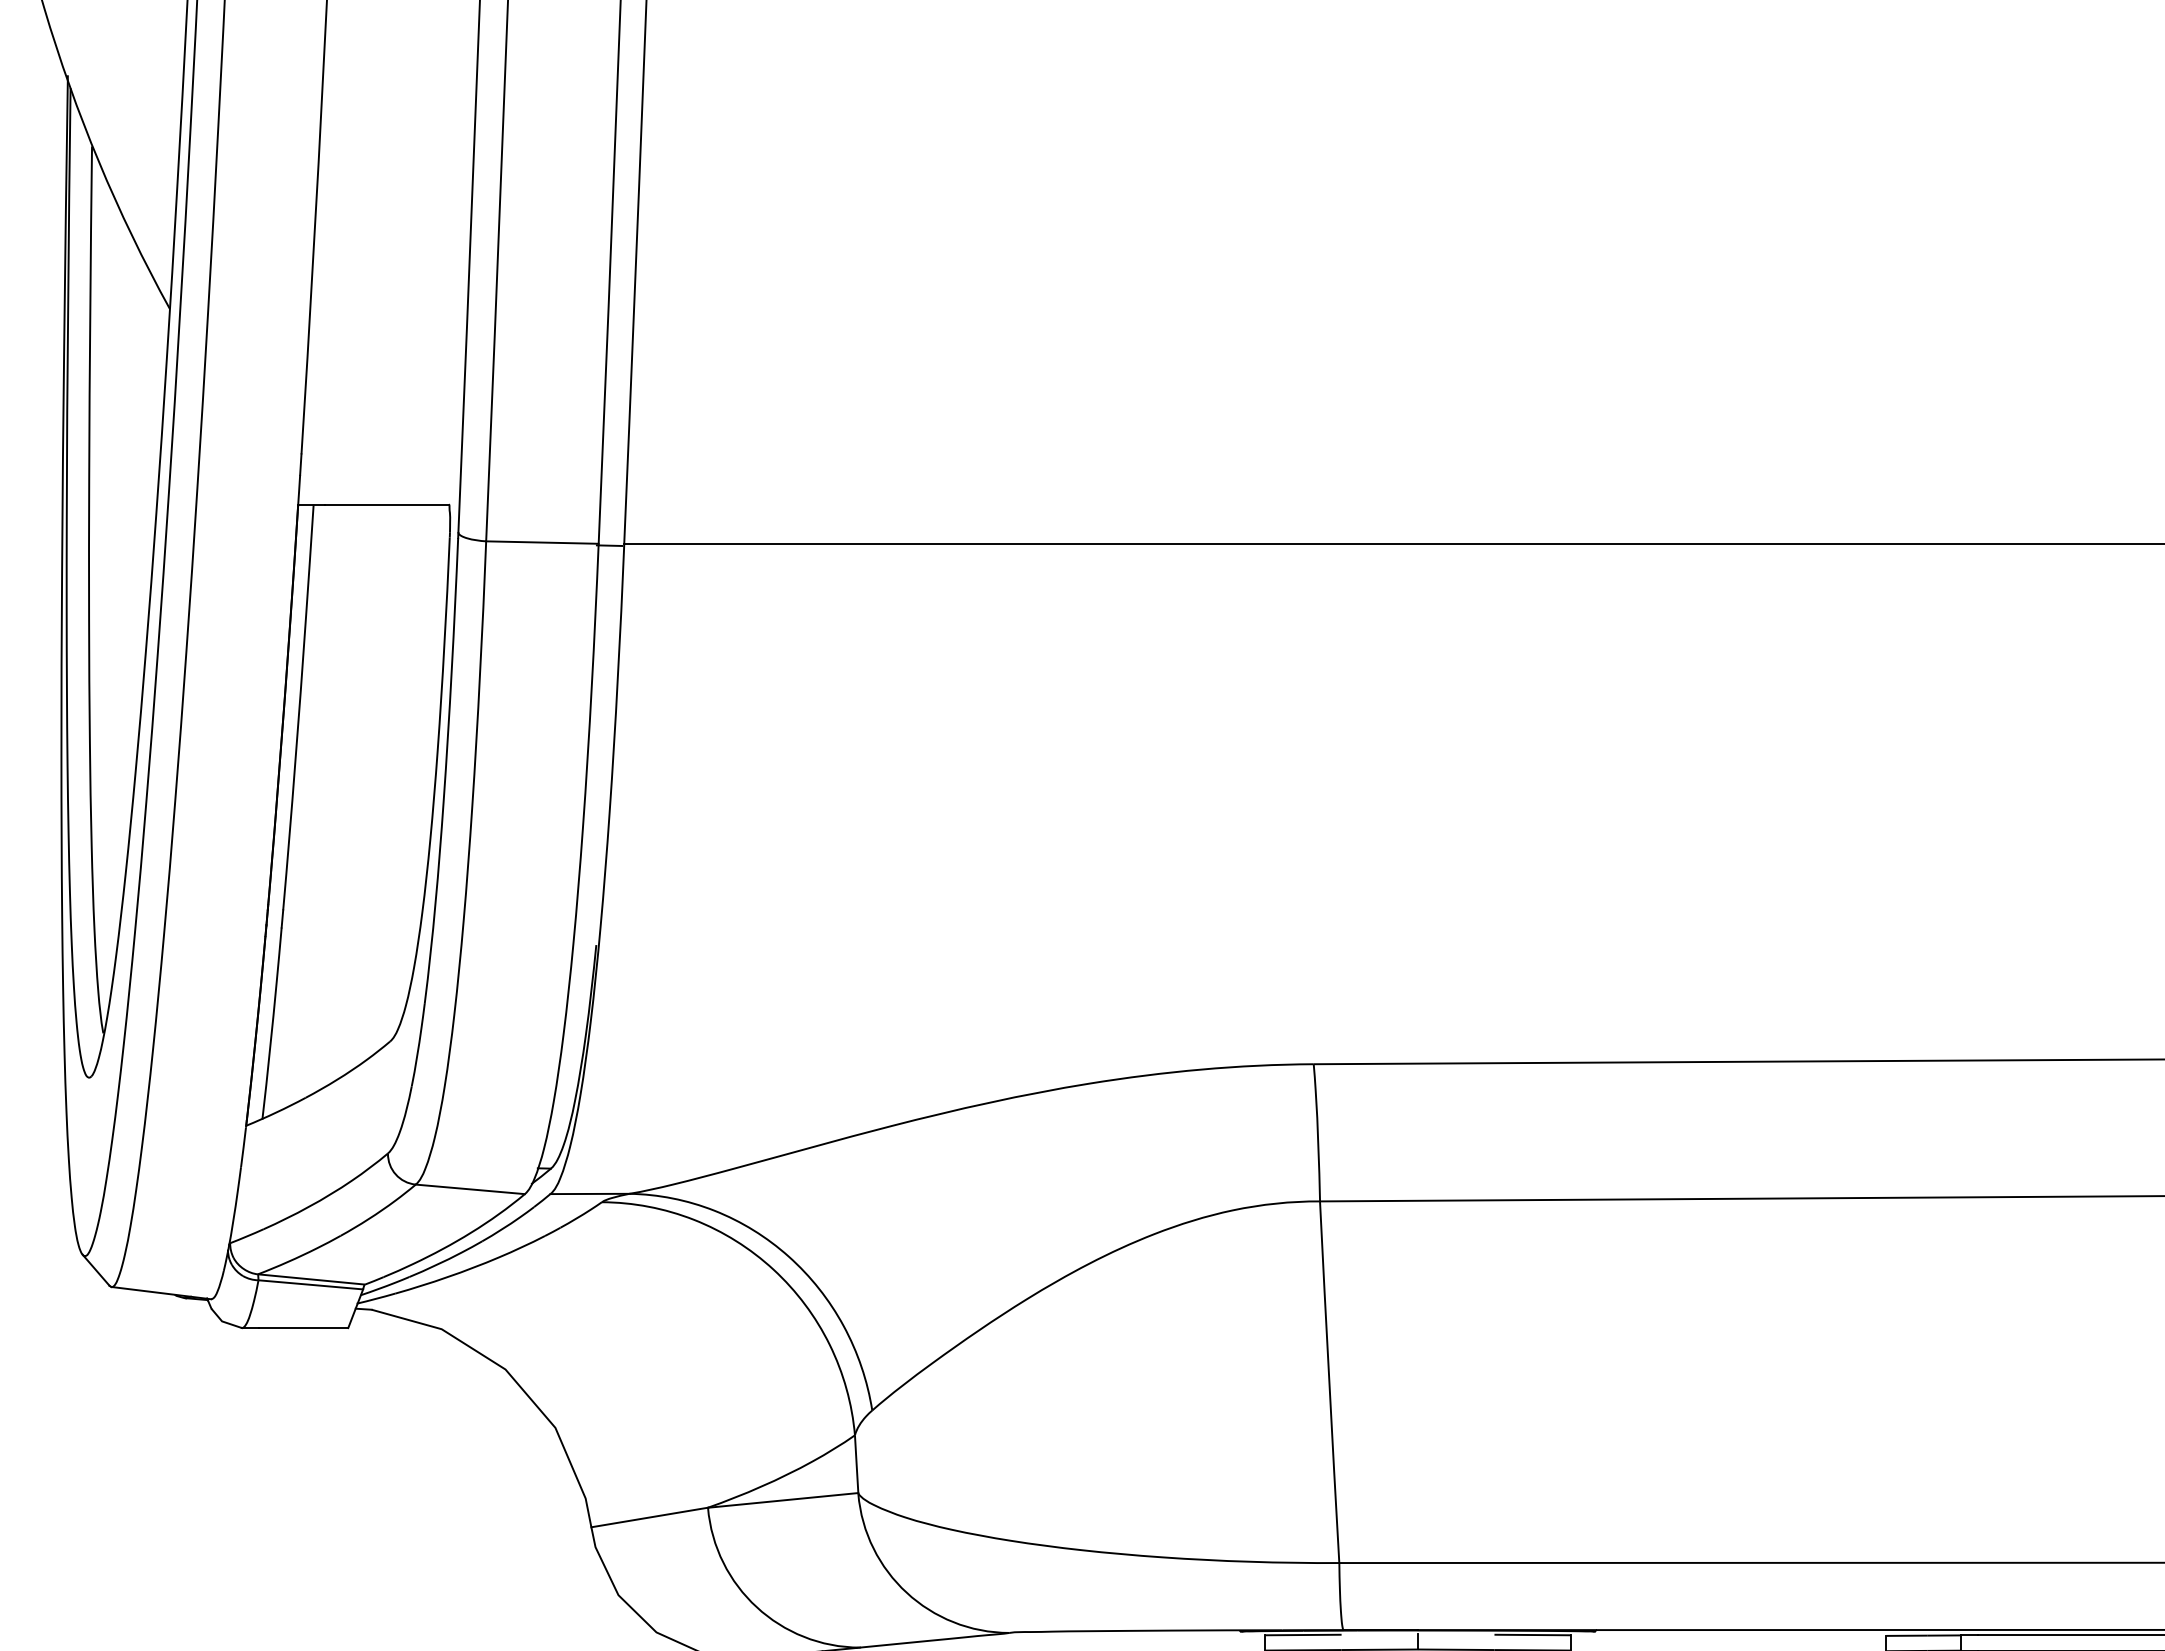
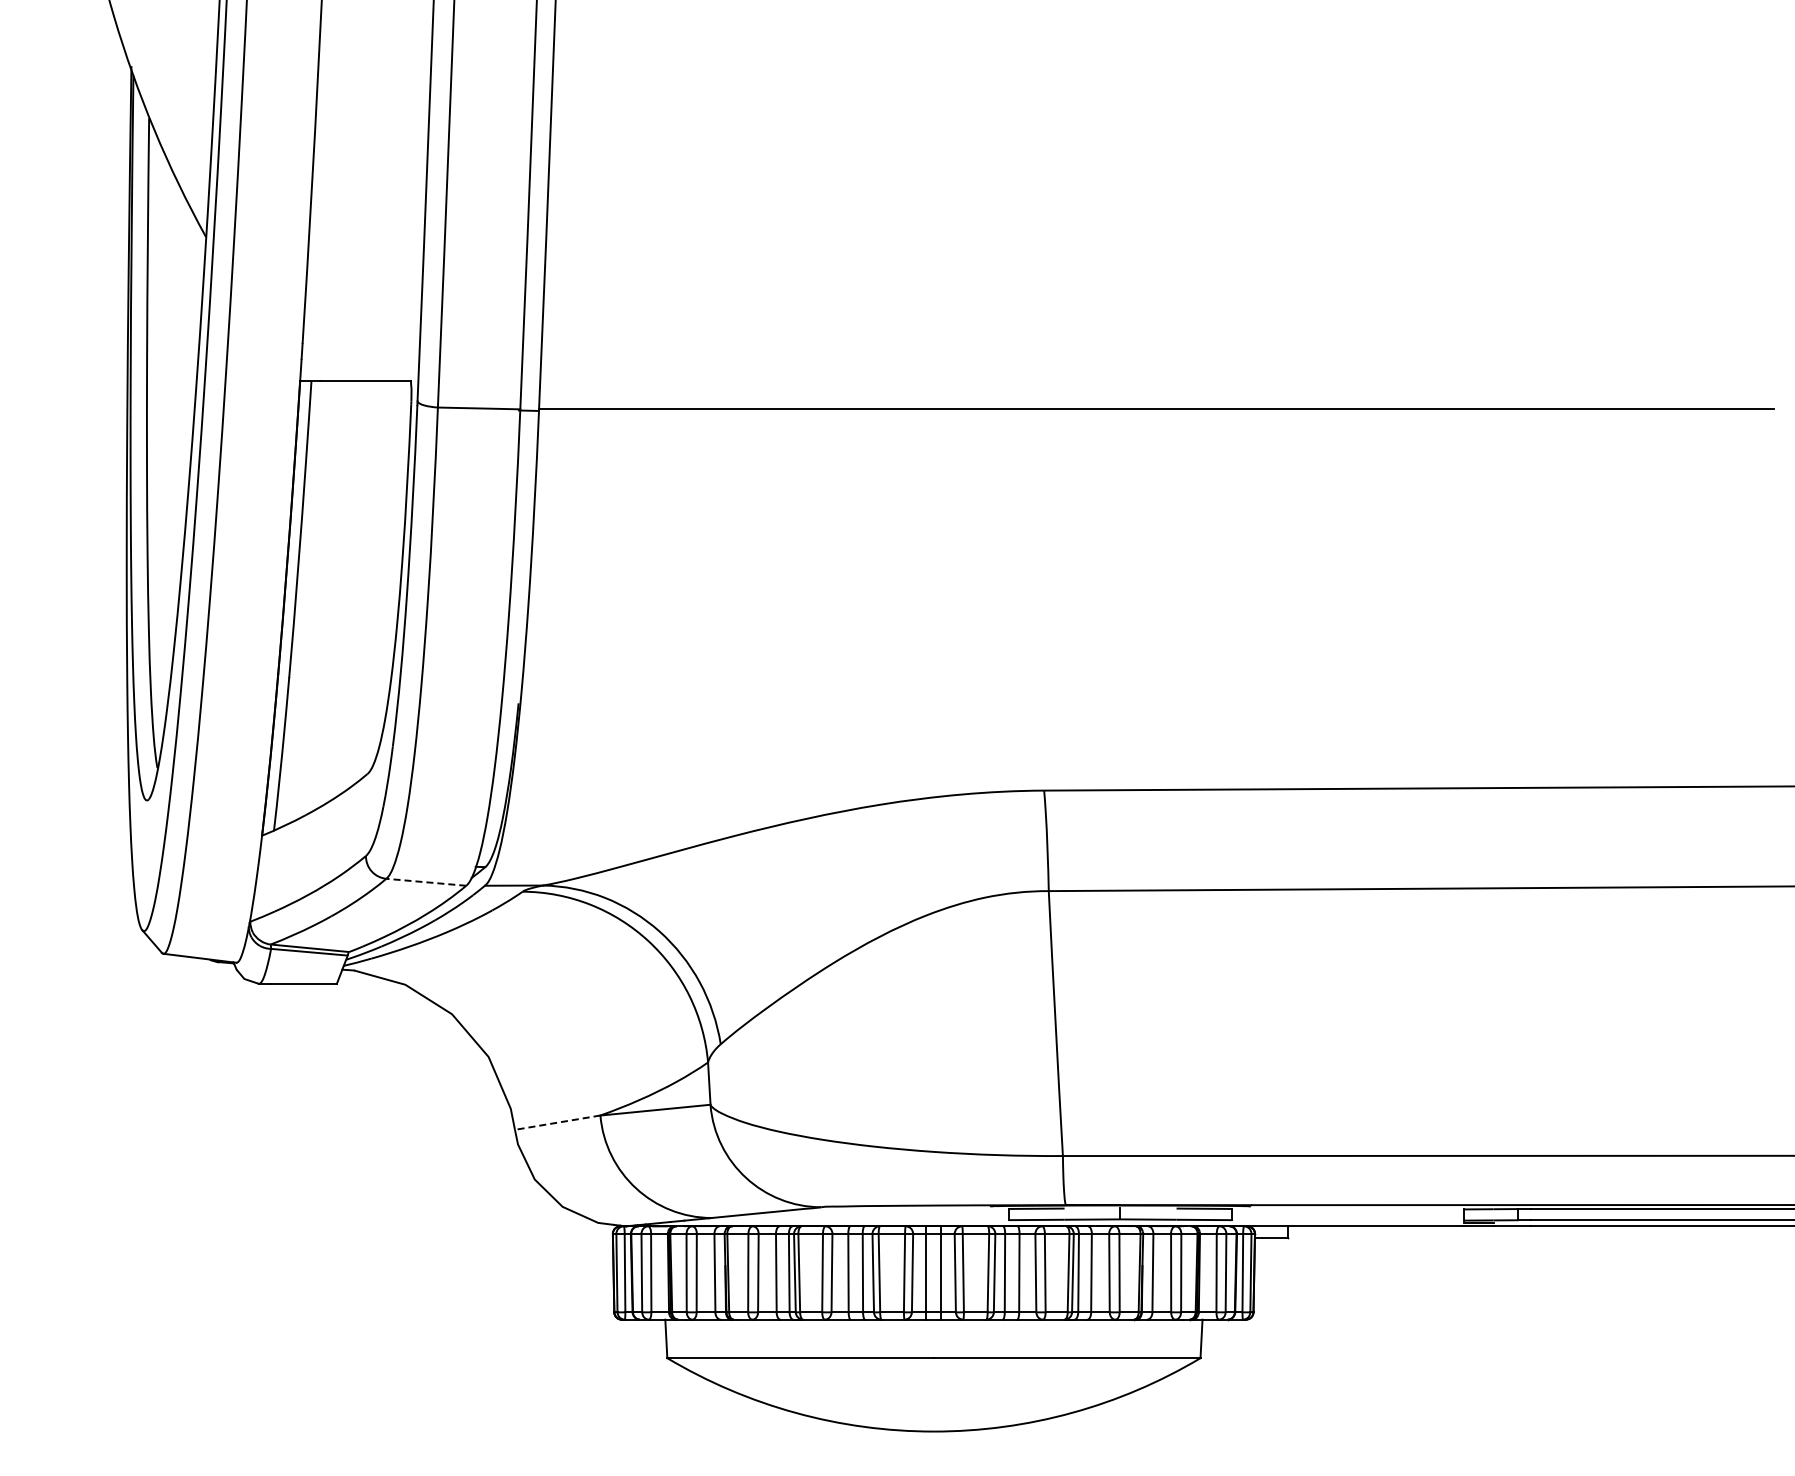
line: (469, 1189) -> (425, 882), solid -> dashed
line: (649, 1517) -> (557, 1122), solid -> dashed

